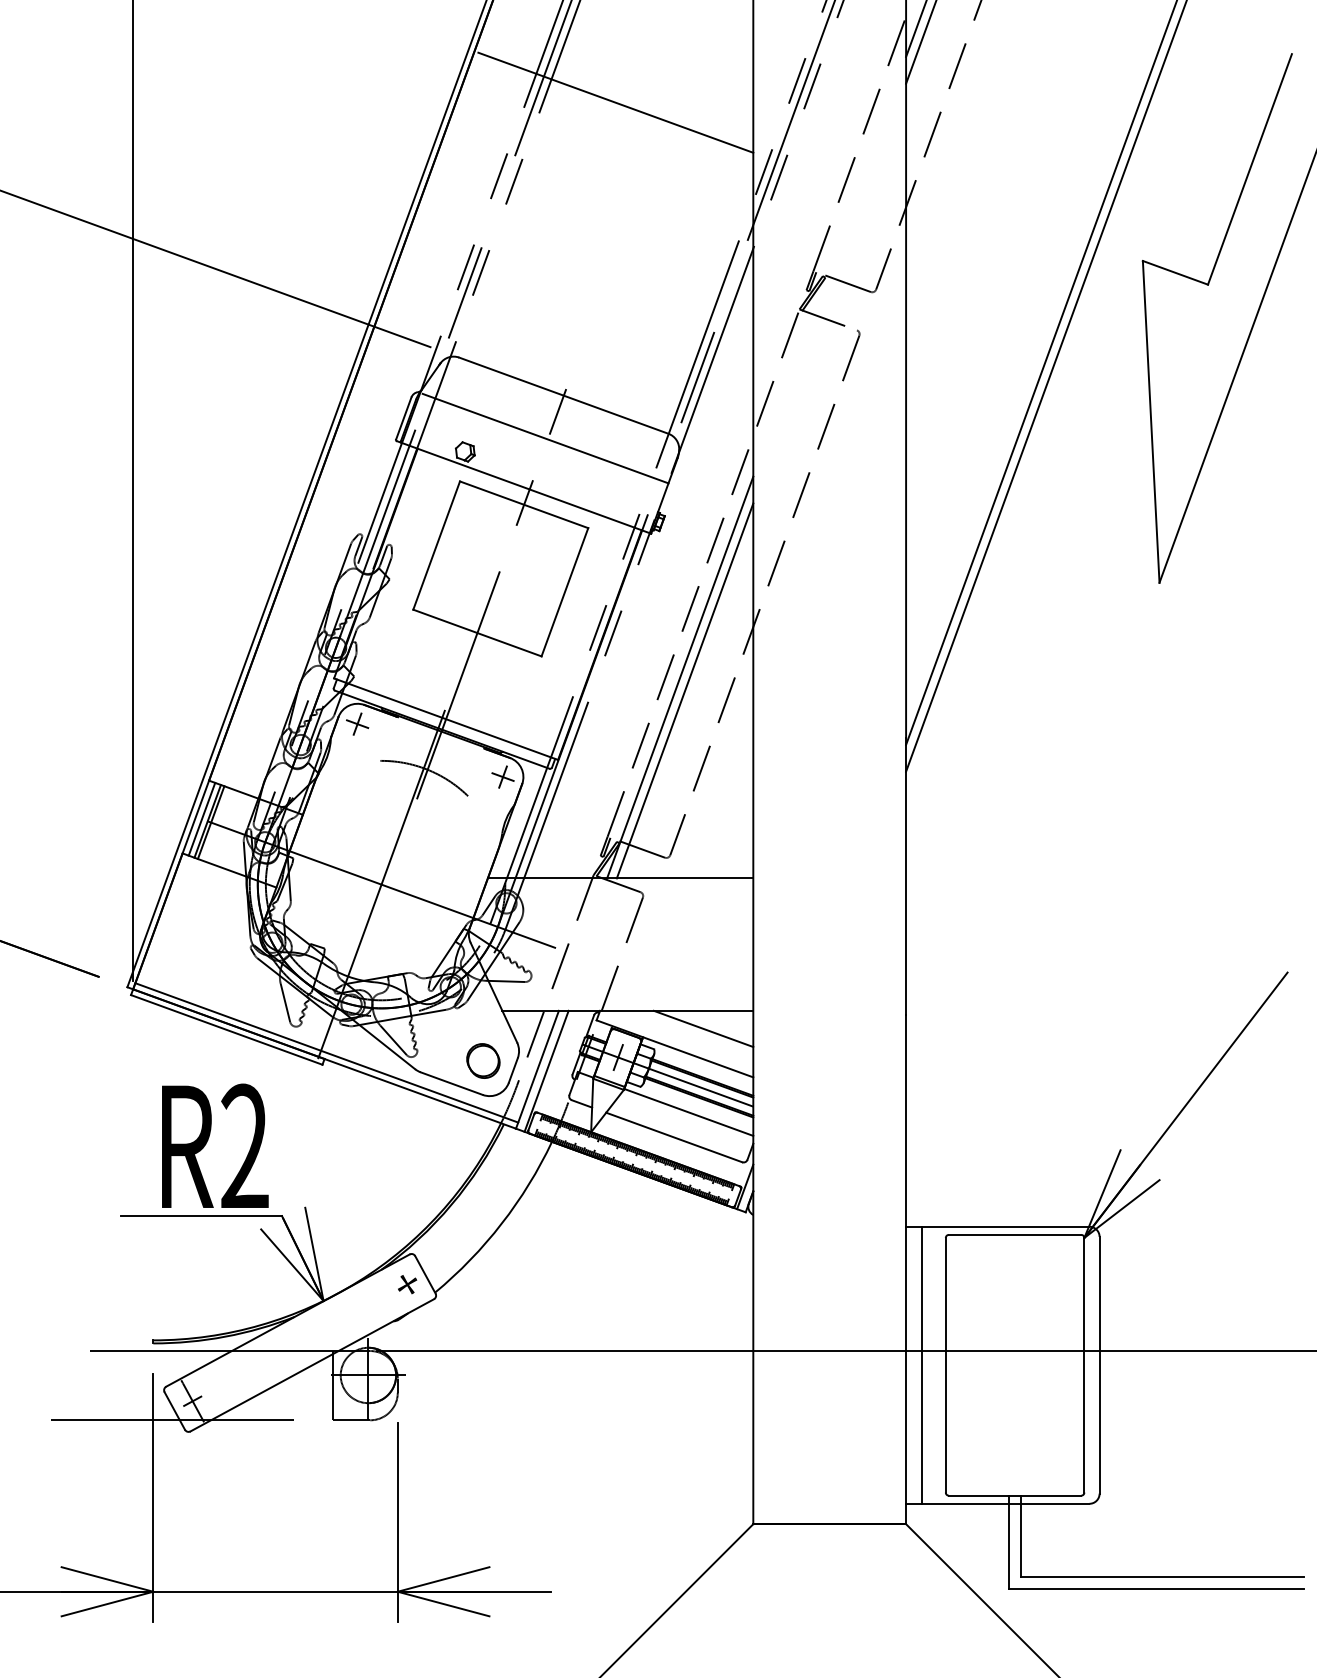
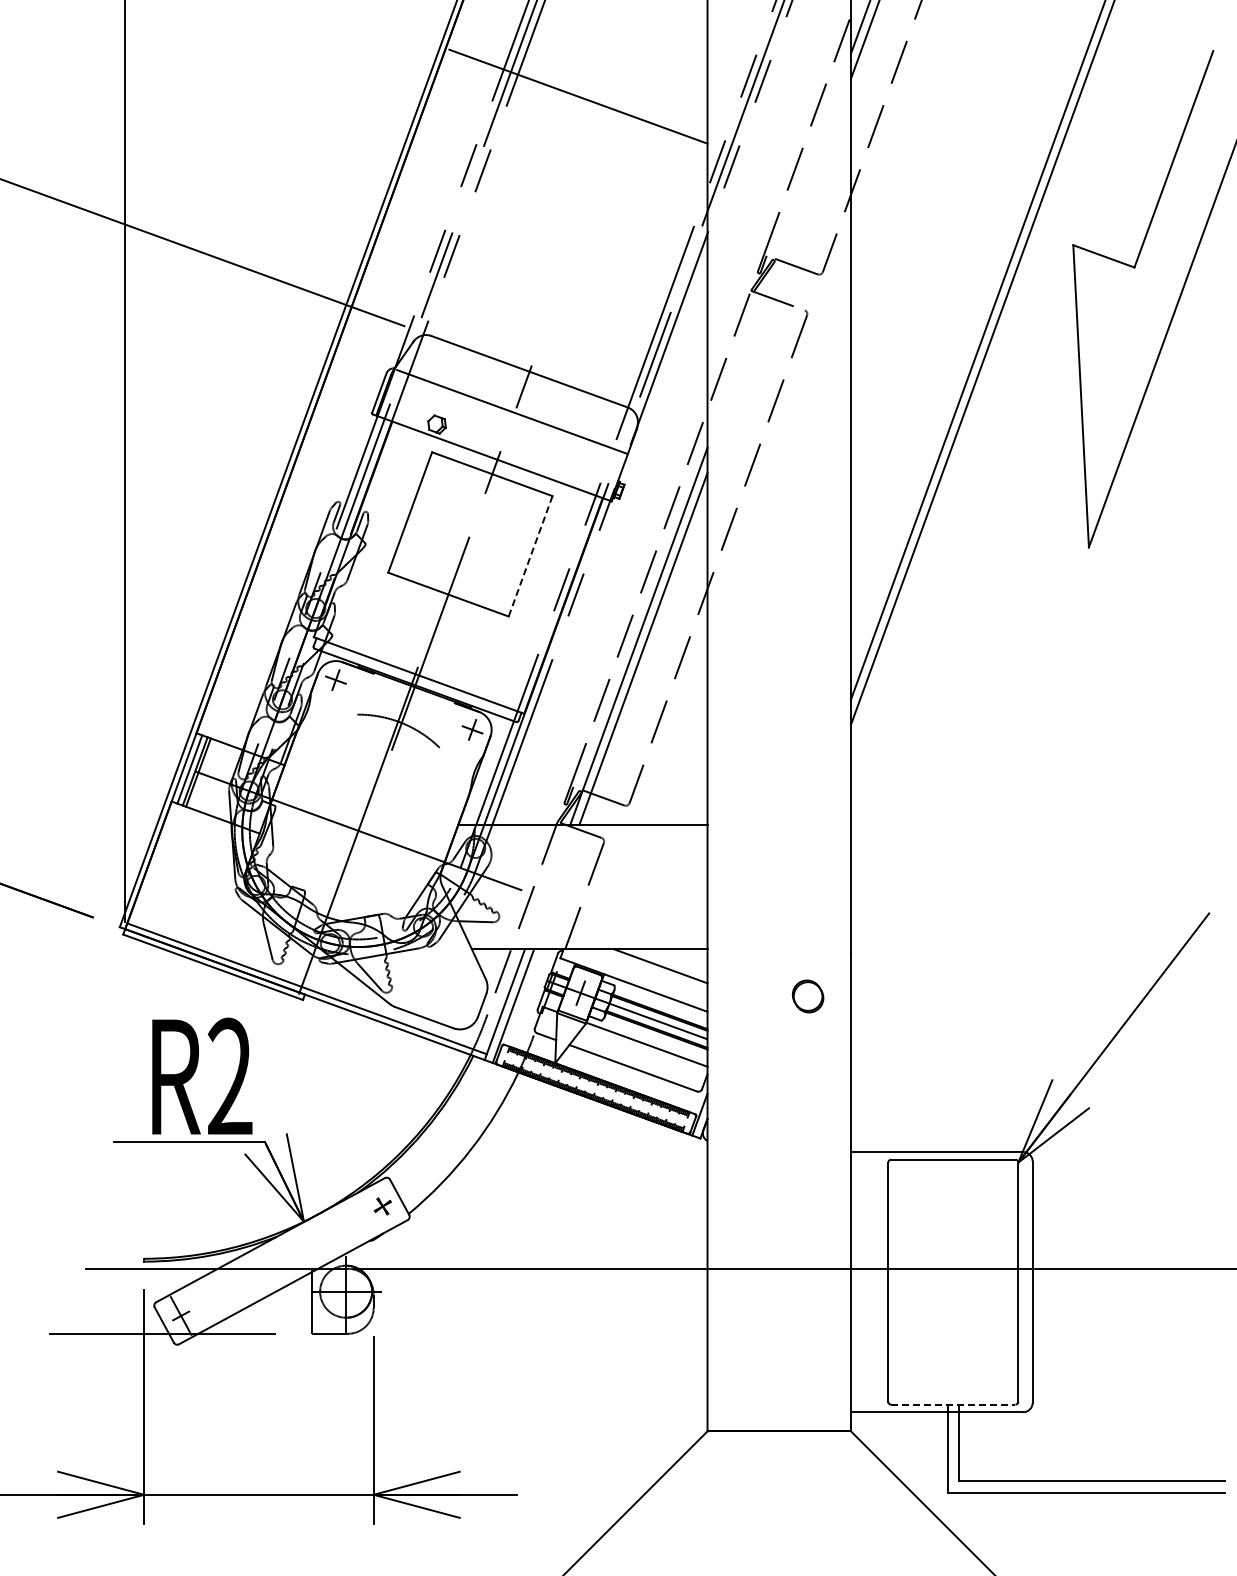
line: (564, 592) -> (530, 556), solid -> dashed
part: (483, 1061) -> (808, 996), moved
line: (922, 1365) -> (866, 1282), removed
line: (1015, 1495) -> (953, 1404), solid -> dashed

